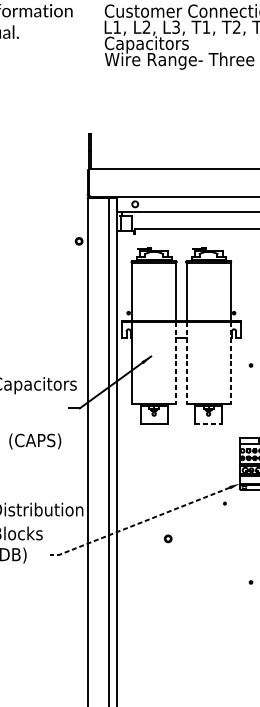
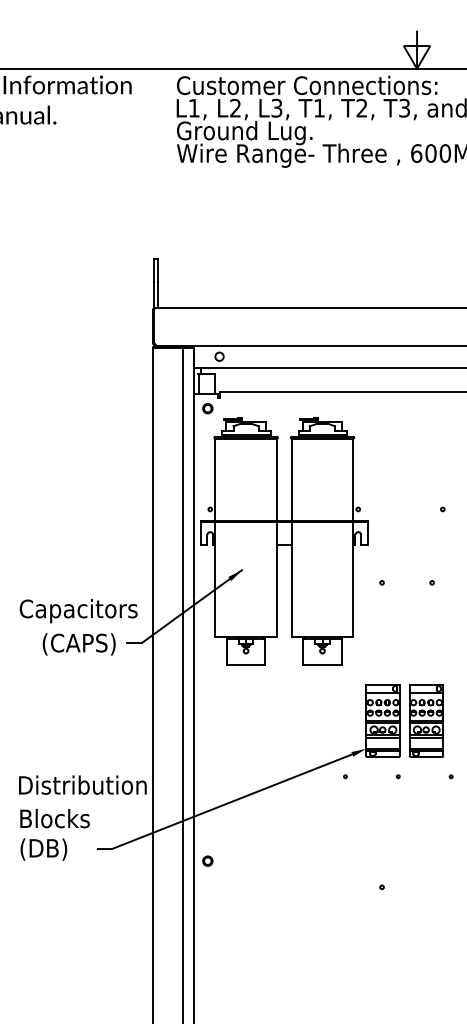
text: (155, 45) -> (248, 133), Capacitors -> Ground Lug.
part: (78, 241) -> (207, 408), moved
line: (175, 363) -> (276, 580), dashed -> solid
line: (186, 363) -> (291, 580), dashed -> solid
line: (230, 363) -> (353, 580), dashed -> solid
line: (208, 424) -> (322, 665), dashed -> solid
text: (34, 441) -> (78, 644), moved
line: (138, 523) -> (224, 804), dashed -> solid
part: (167, 538) -> (207, 860), moved

